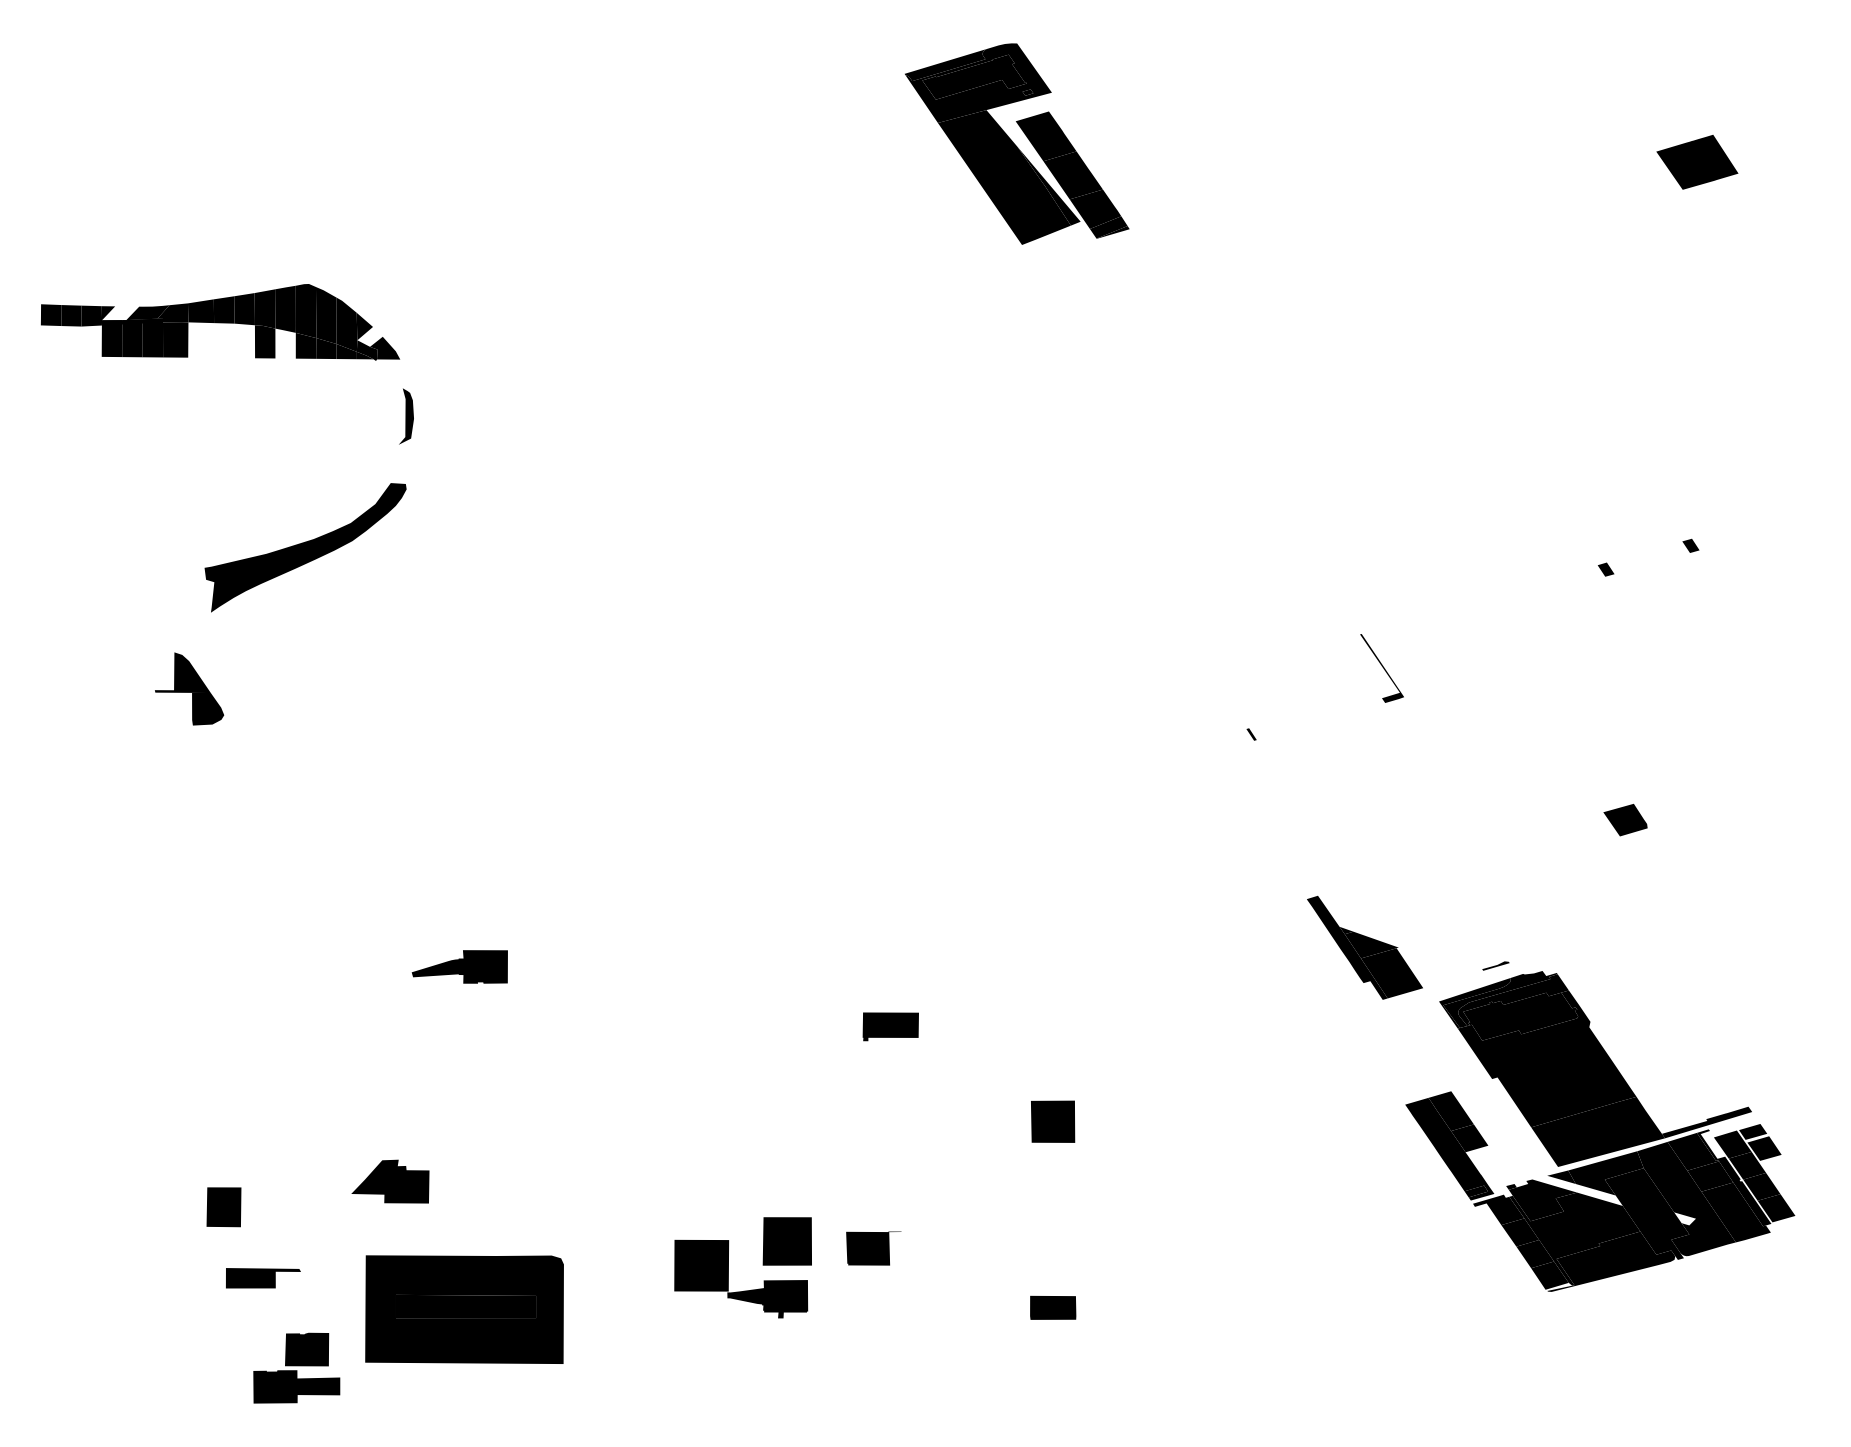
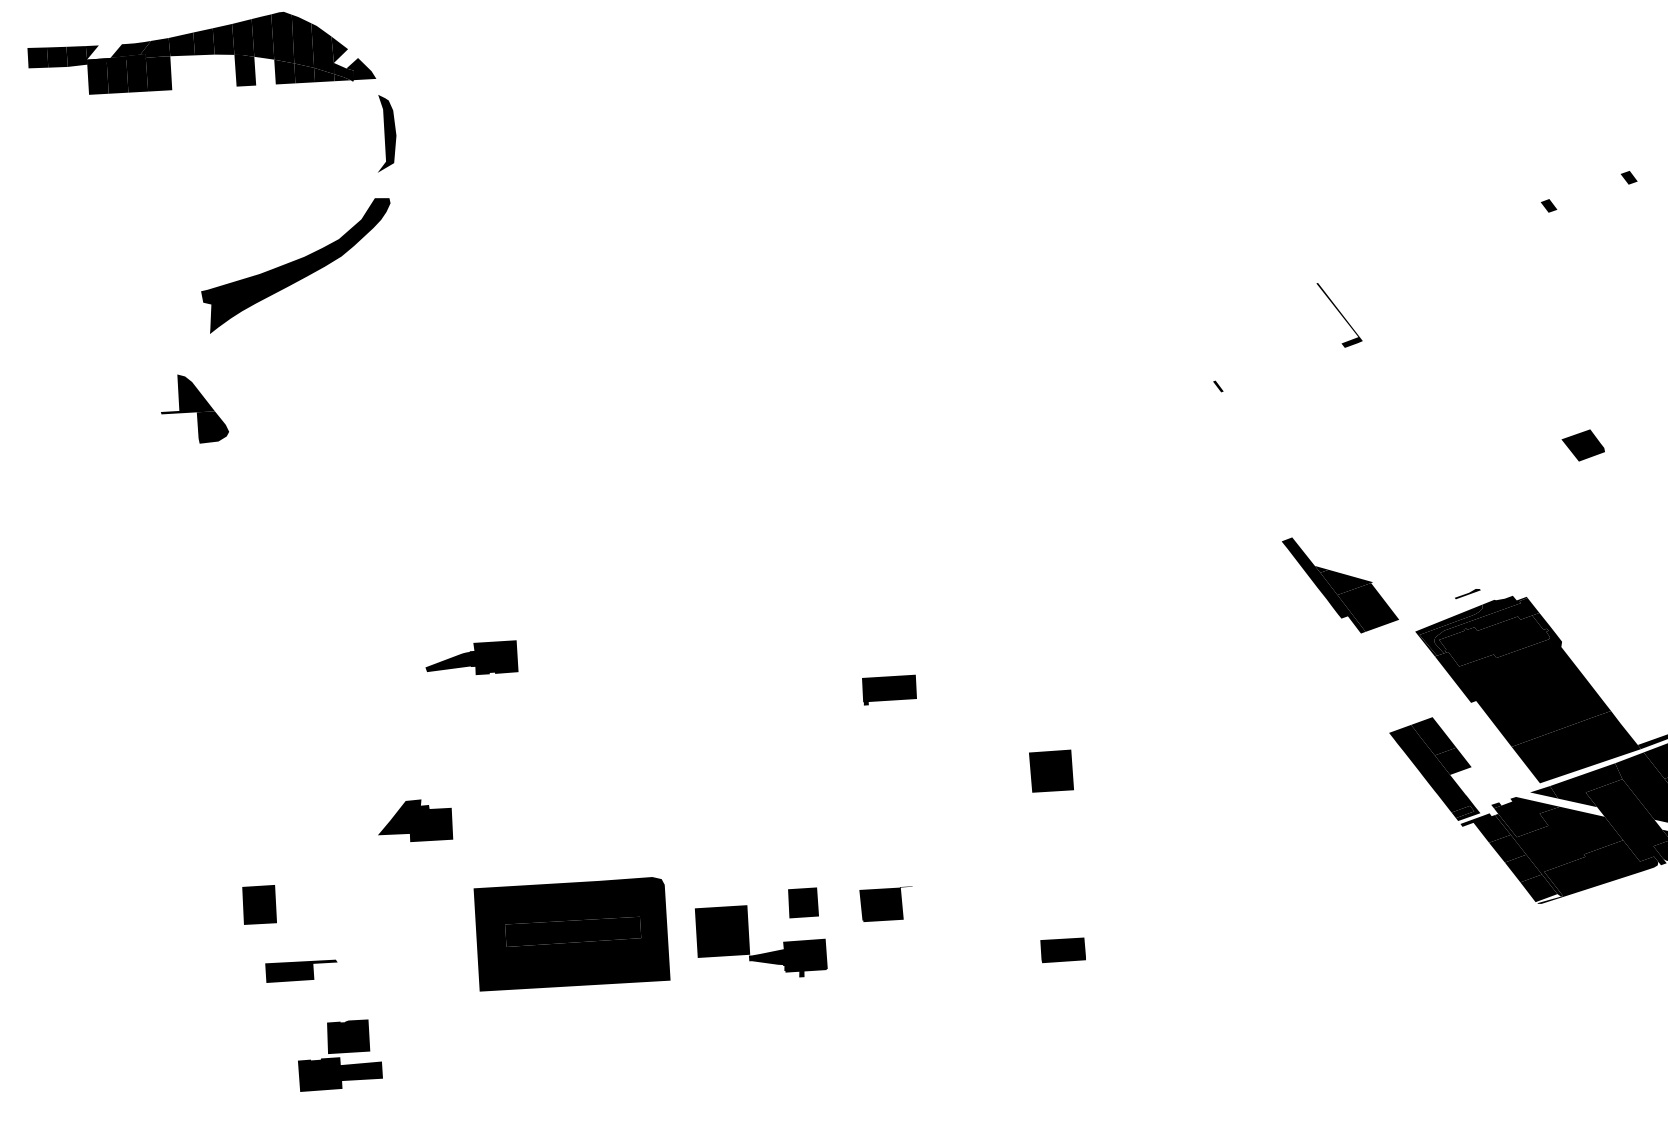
part: (406, 416) -> (385, 133), size x1.43
part: (390, 1181) -> (414, 820), moved
part: (786, 1241) -> (802, 902), size x0.62
part: (464, 1309) -> (571, 934), moved

